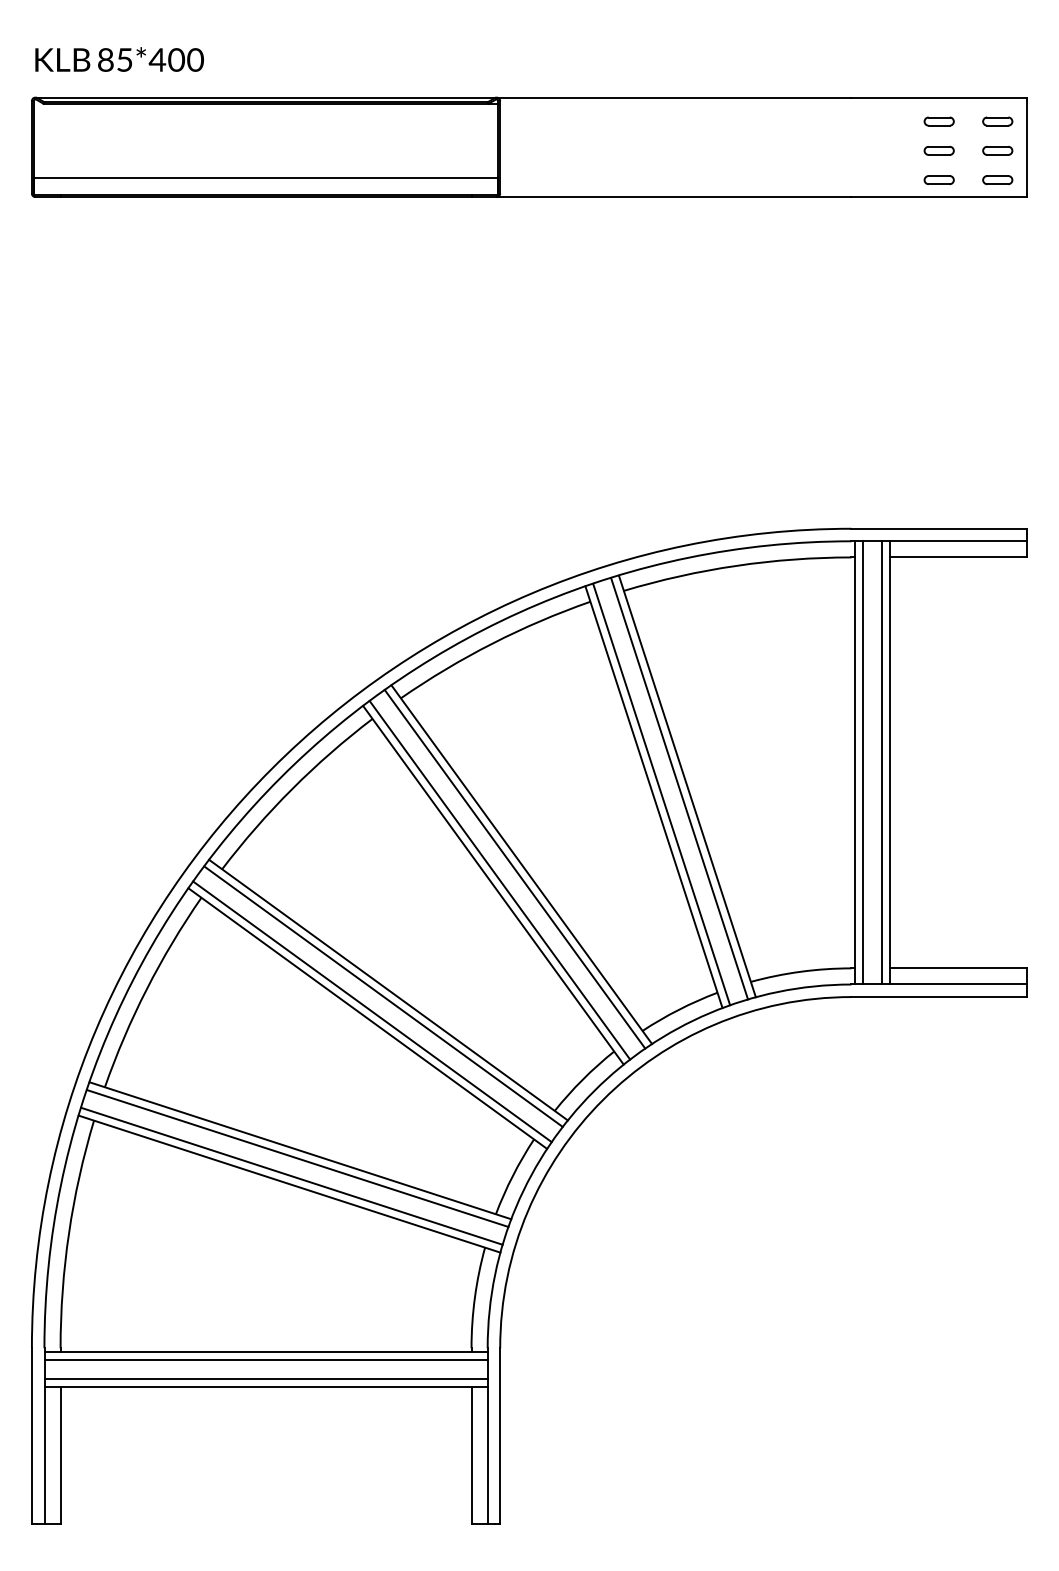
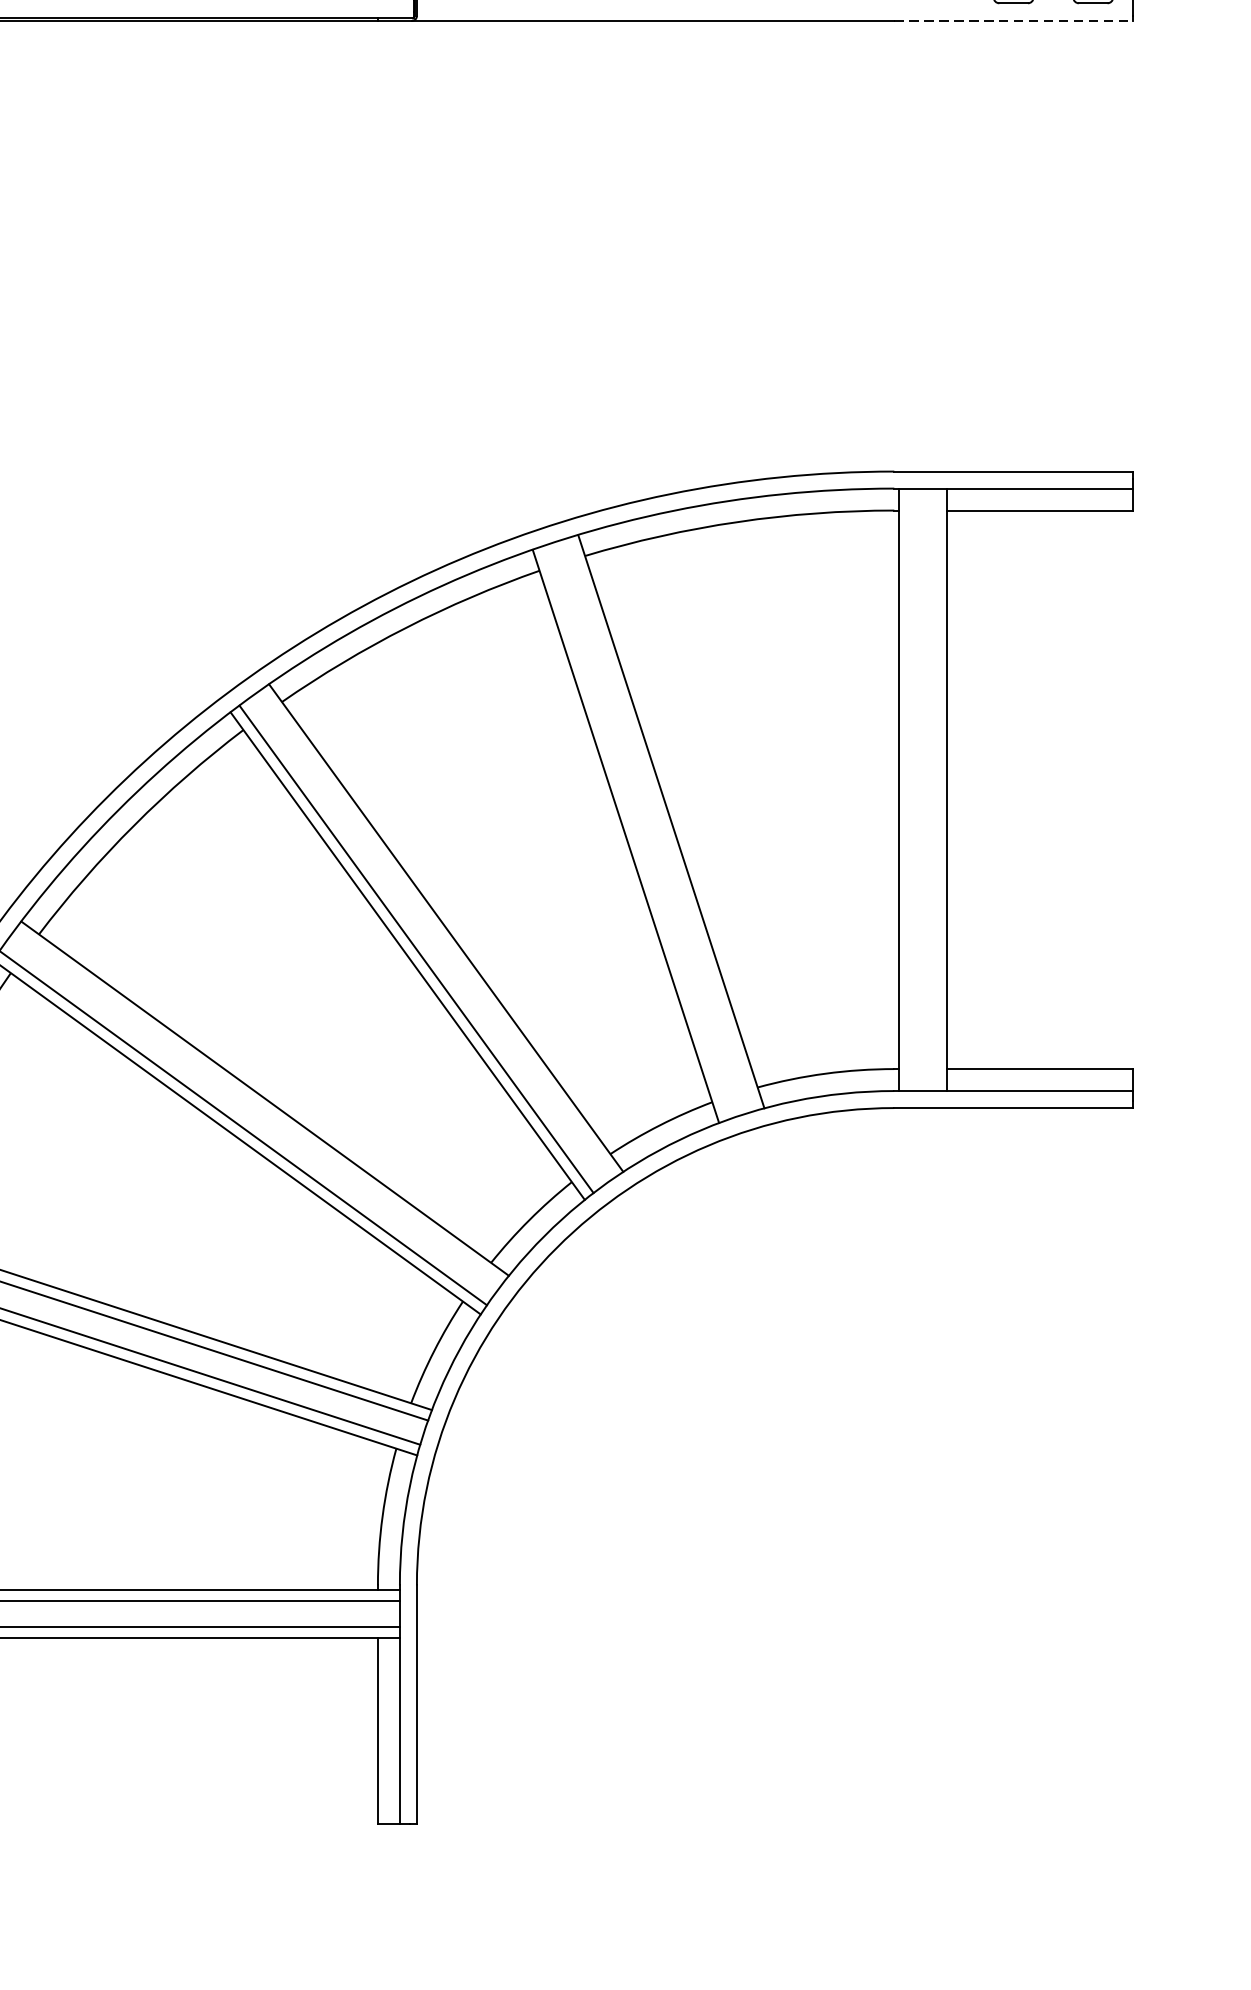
line: (939, 197) -> (1014, 21), solid -> dashed
line: (863, 762) -> (910, 789), removed
line: (881, 762) -> (935, 789), removed
line: (679, 788) -> (660, 824), removed
line: (661, 794) -> (636, 832), removed
line: (514, 868) -> (436, 933), removed
line: (383, 996) -> (258, 1107), removed

